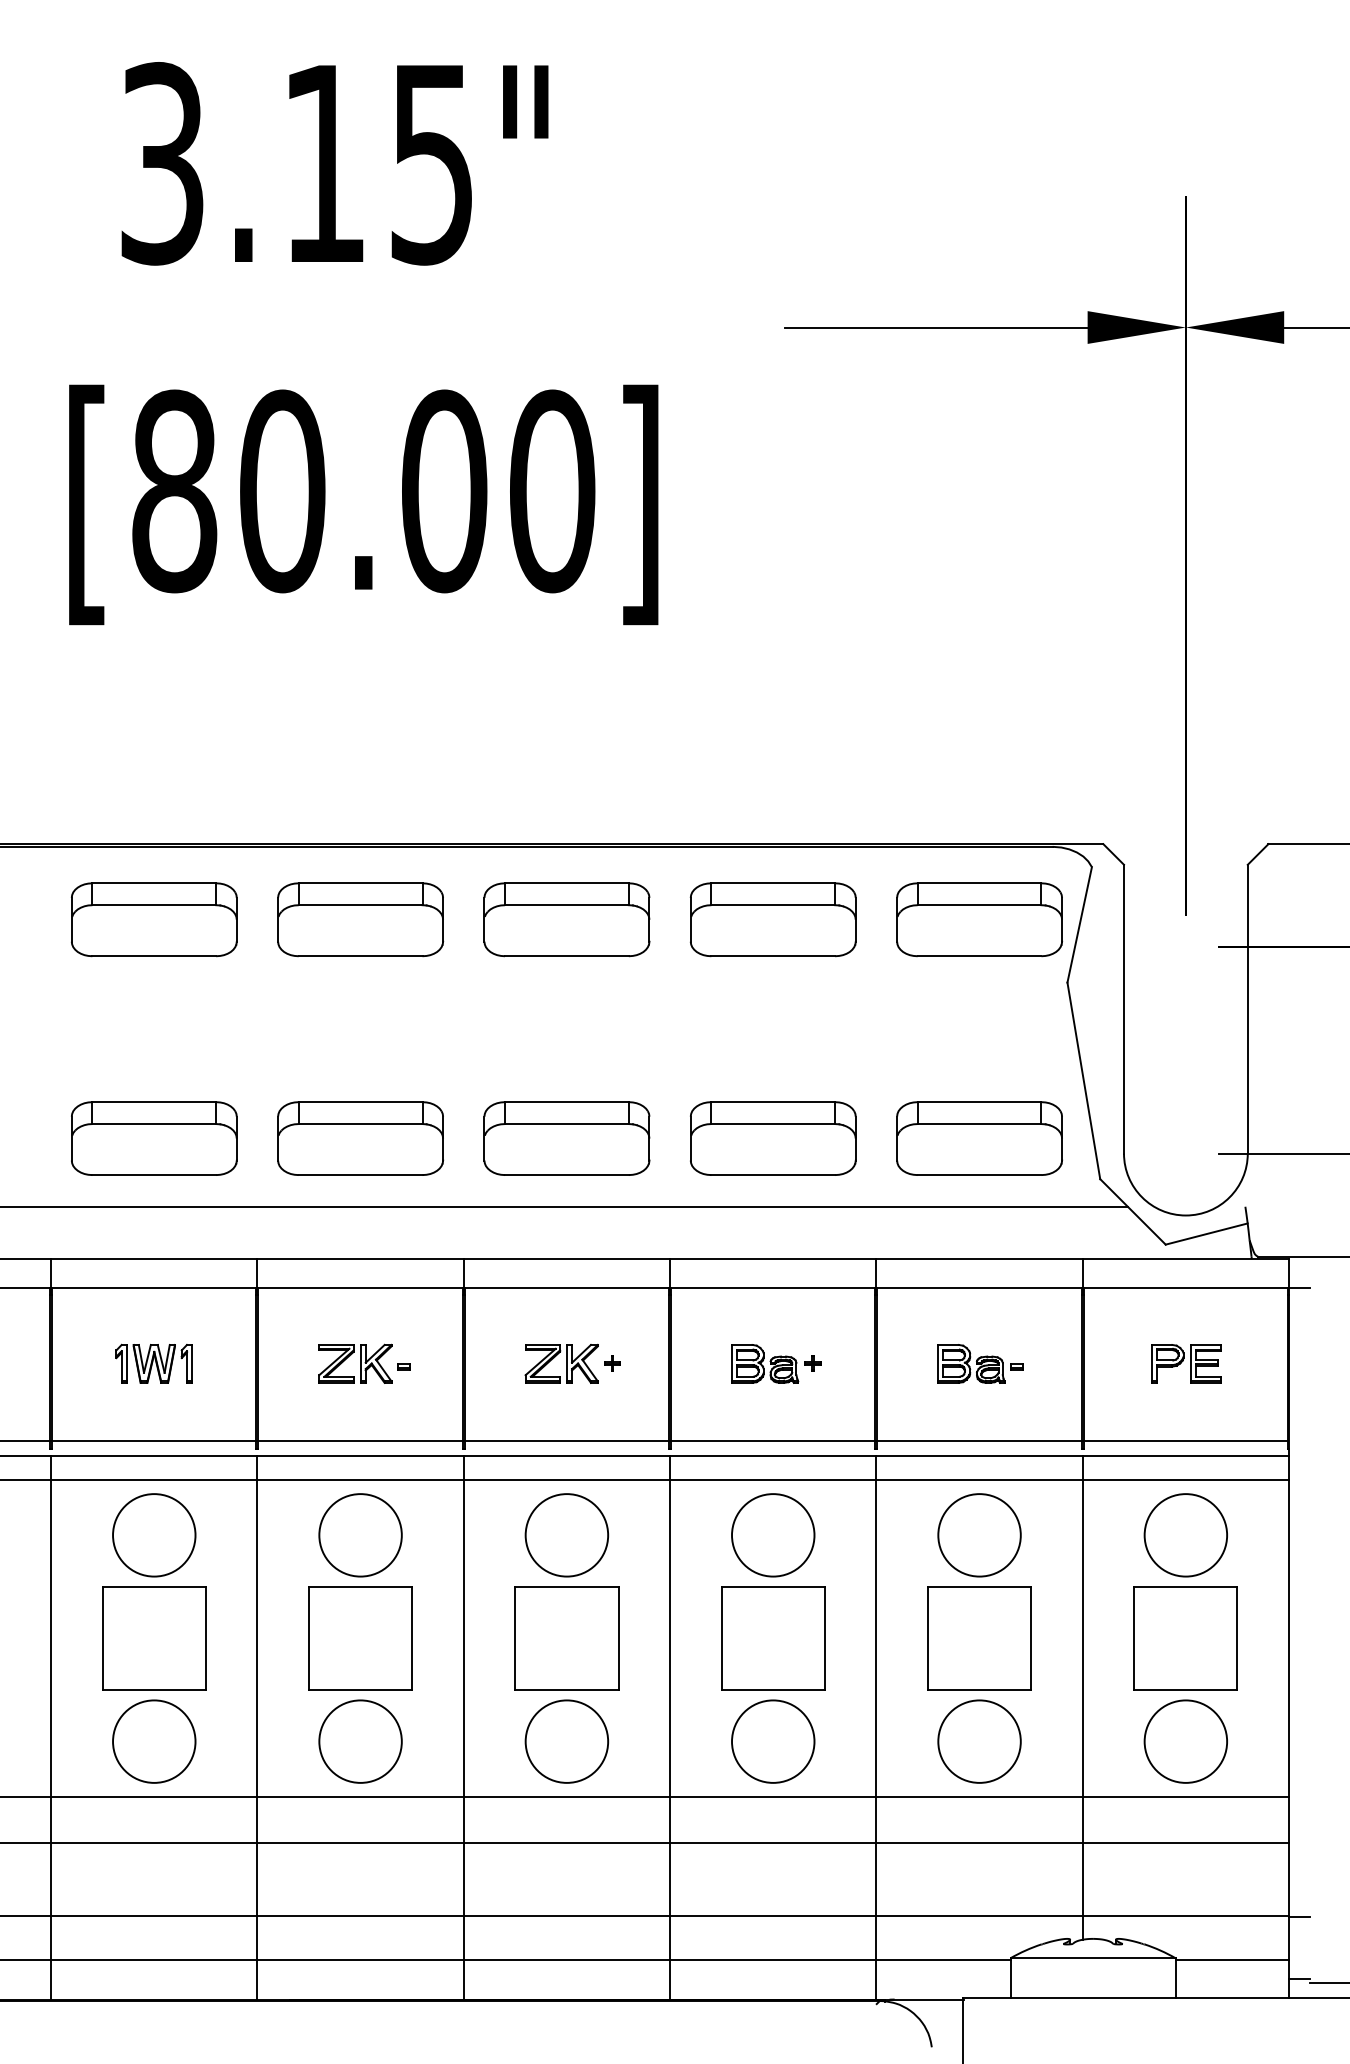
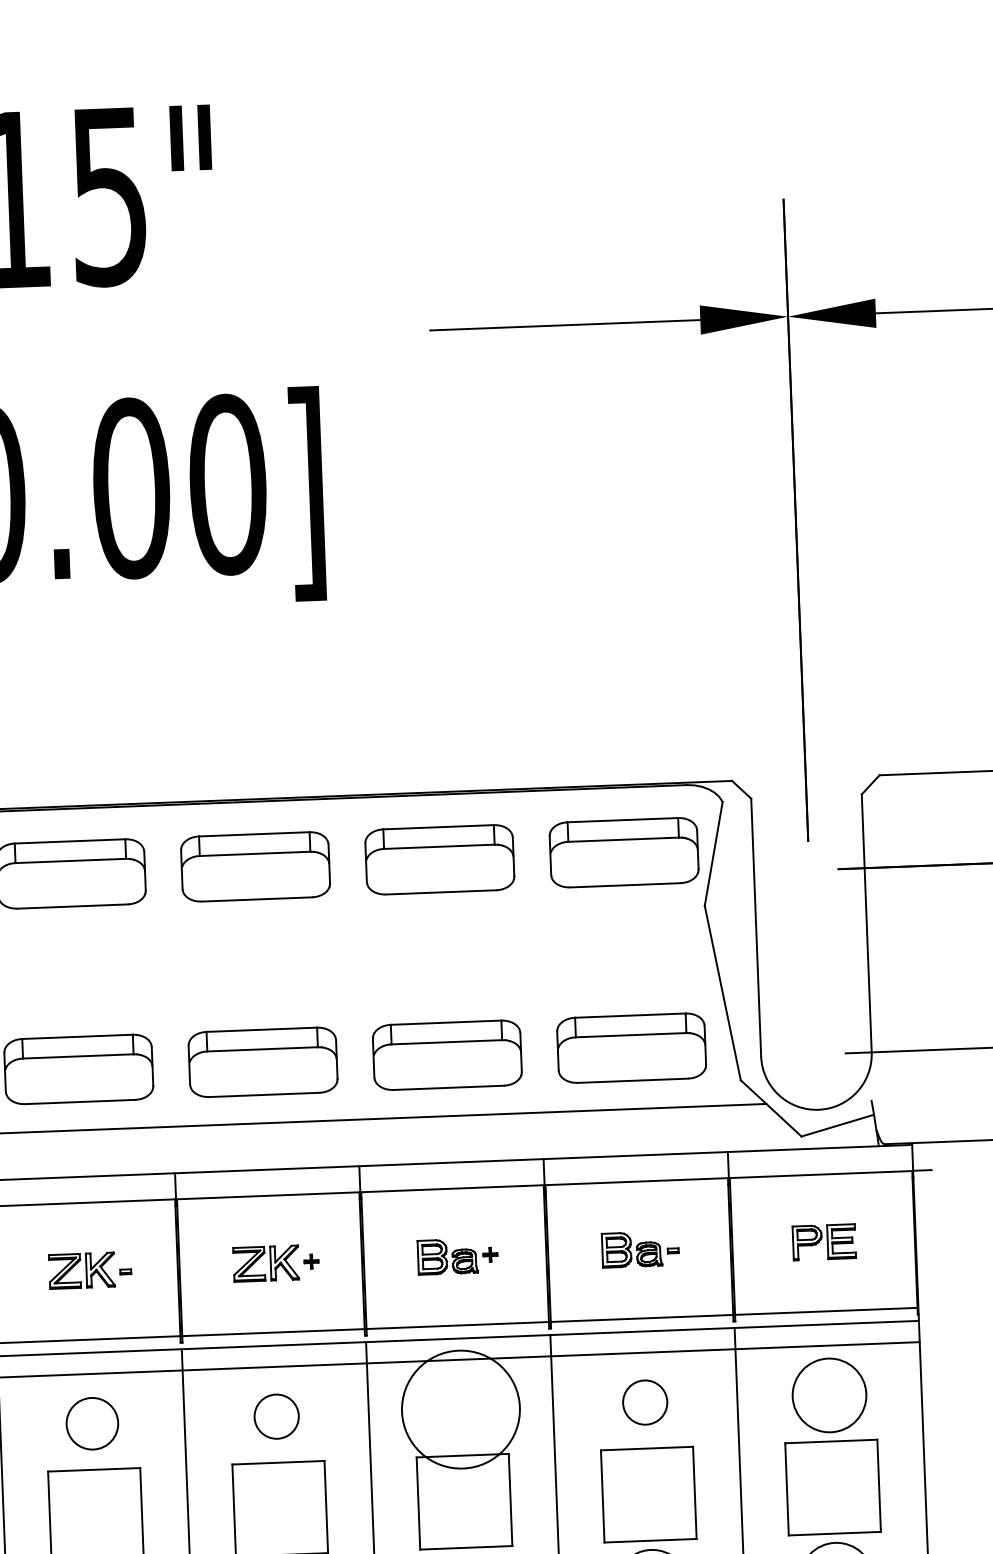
circle: (360, 1535) -> (92, 1423), size x0.7
circle: (566, 1535) -> (276, 1416), size x0.6
circle: (773, 1535) -> (461, 1409), size x1.6
circle: (979, 1535) -> (645, 1402), size x0.6

